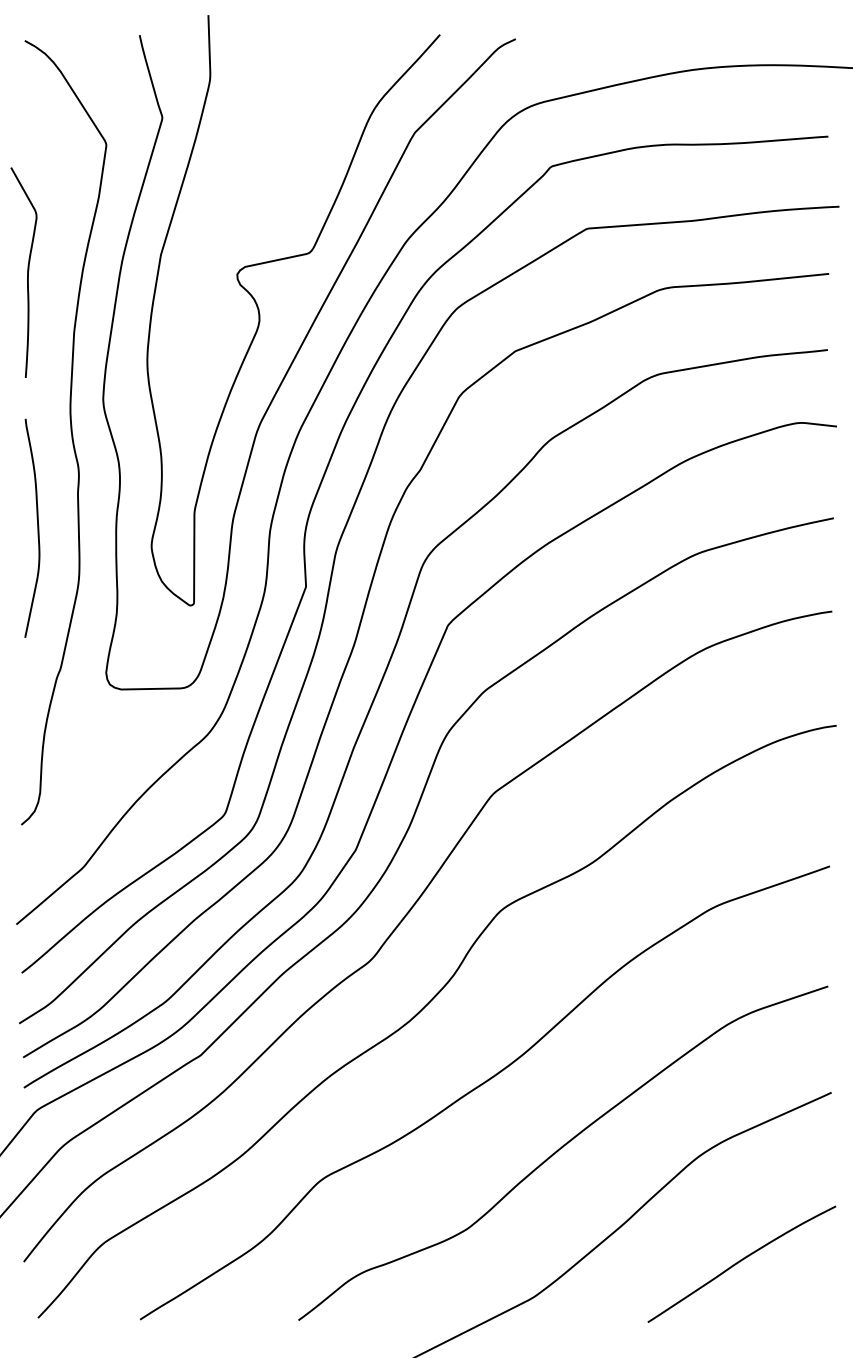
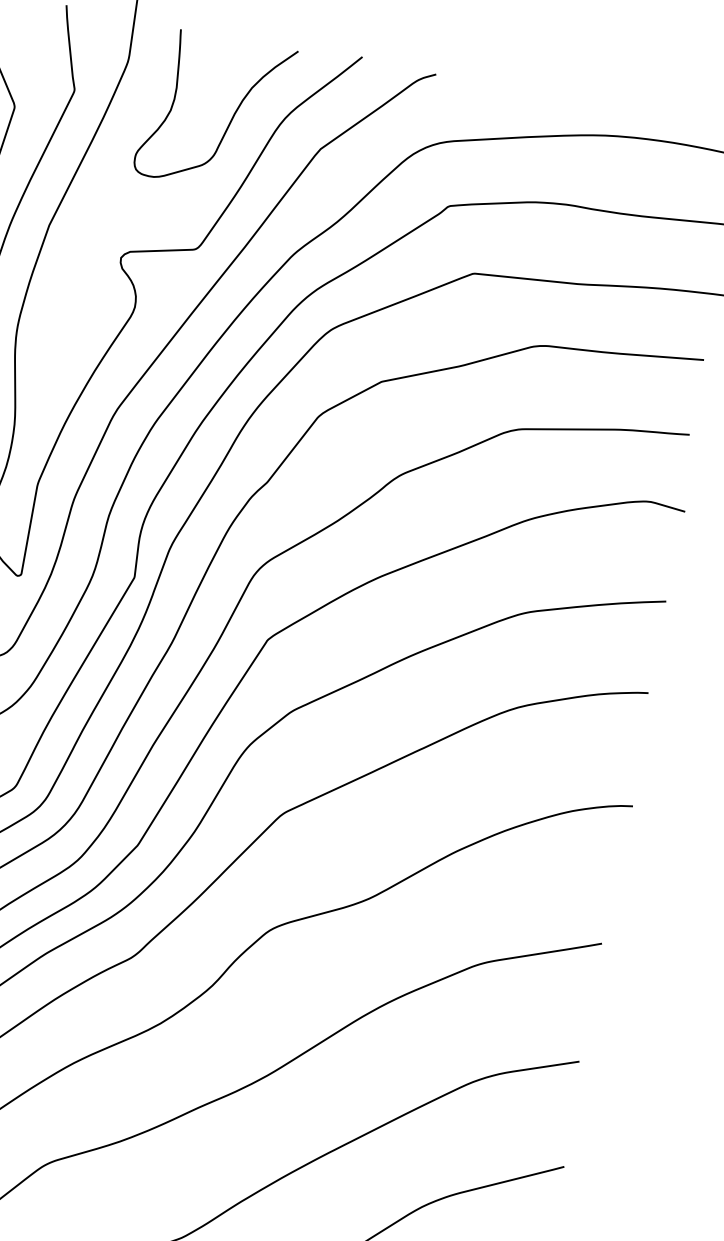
curve: (321, 118) -> (231, 118), added

